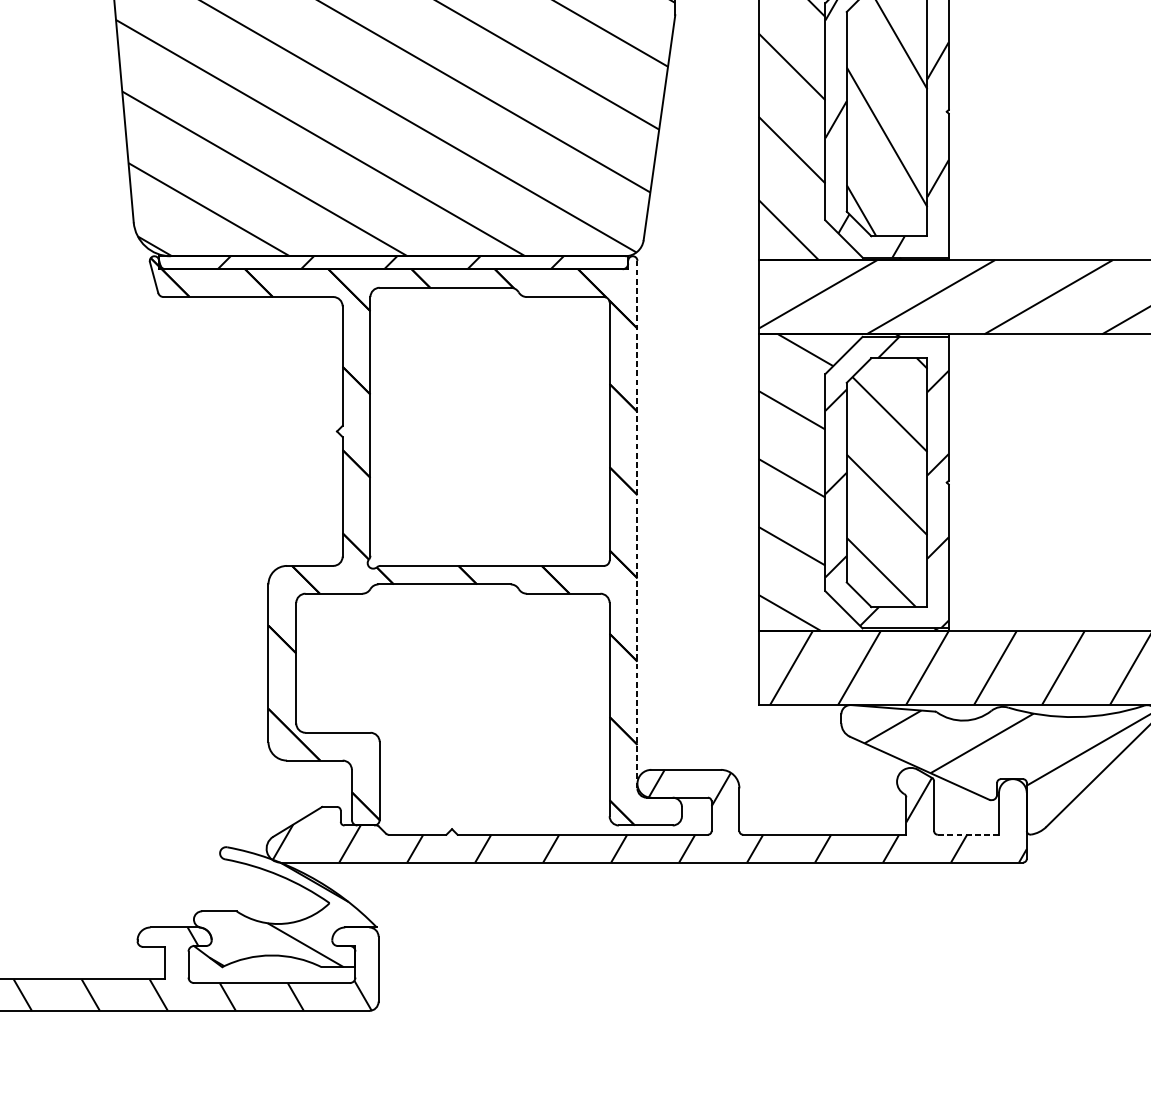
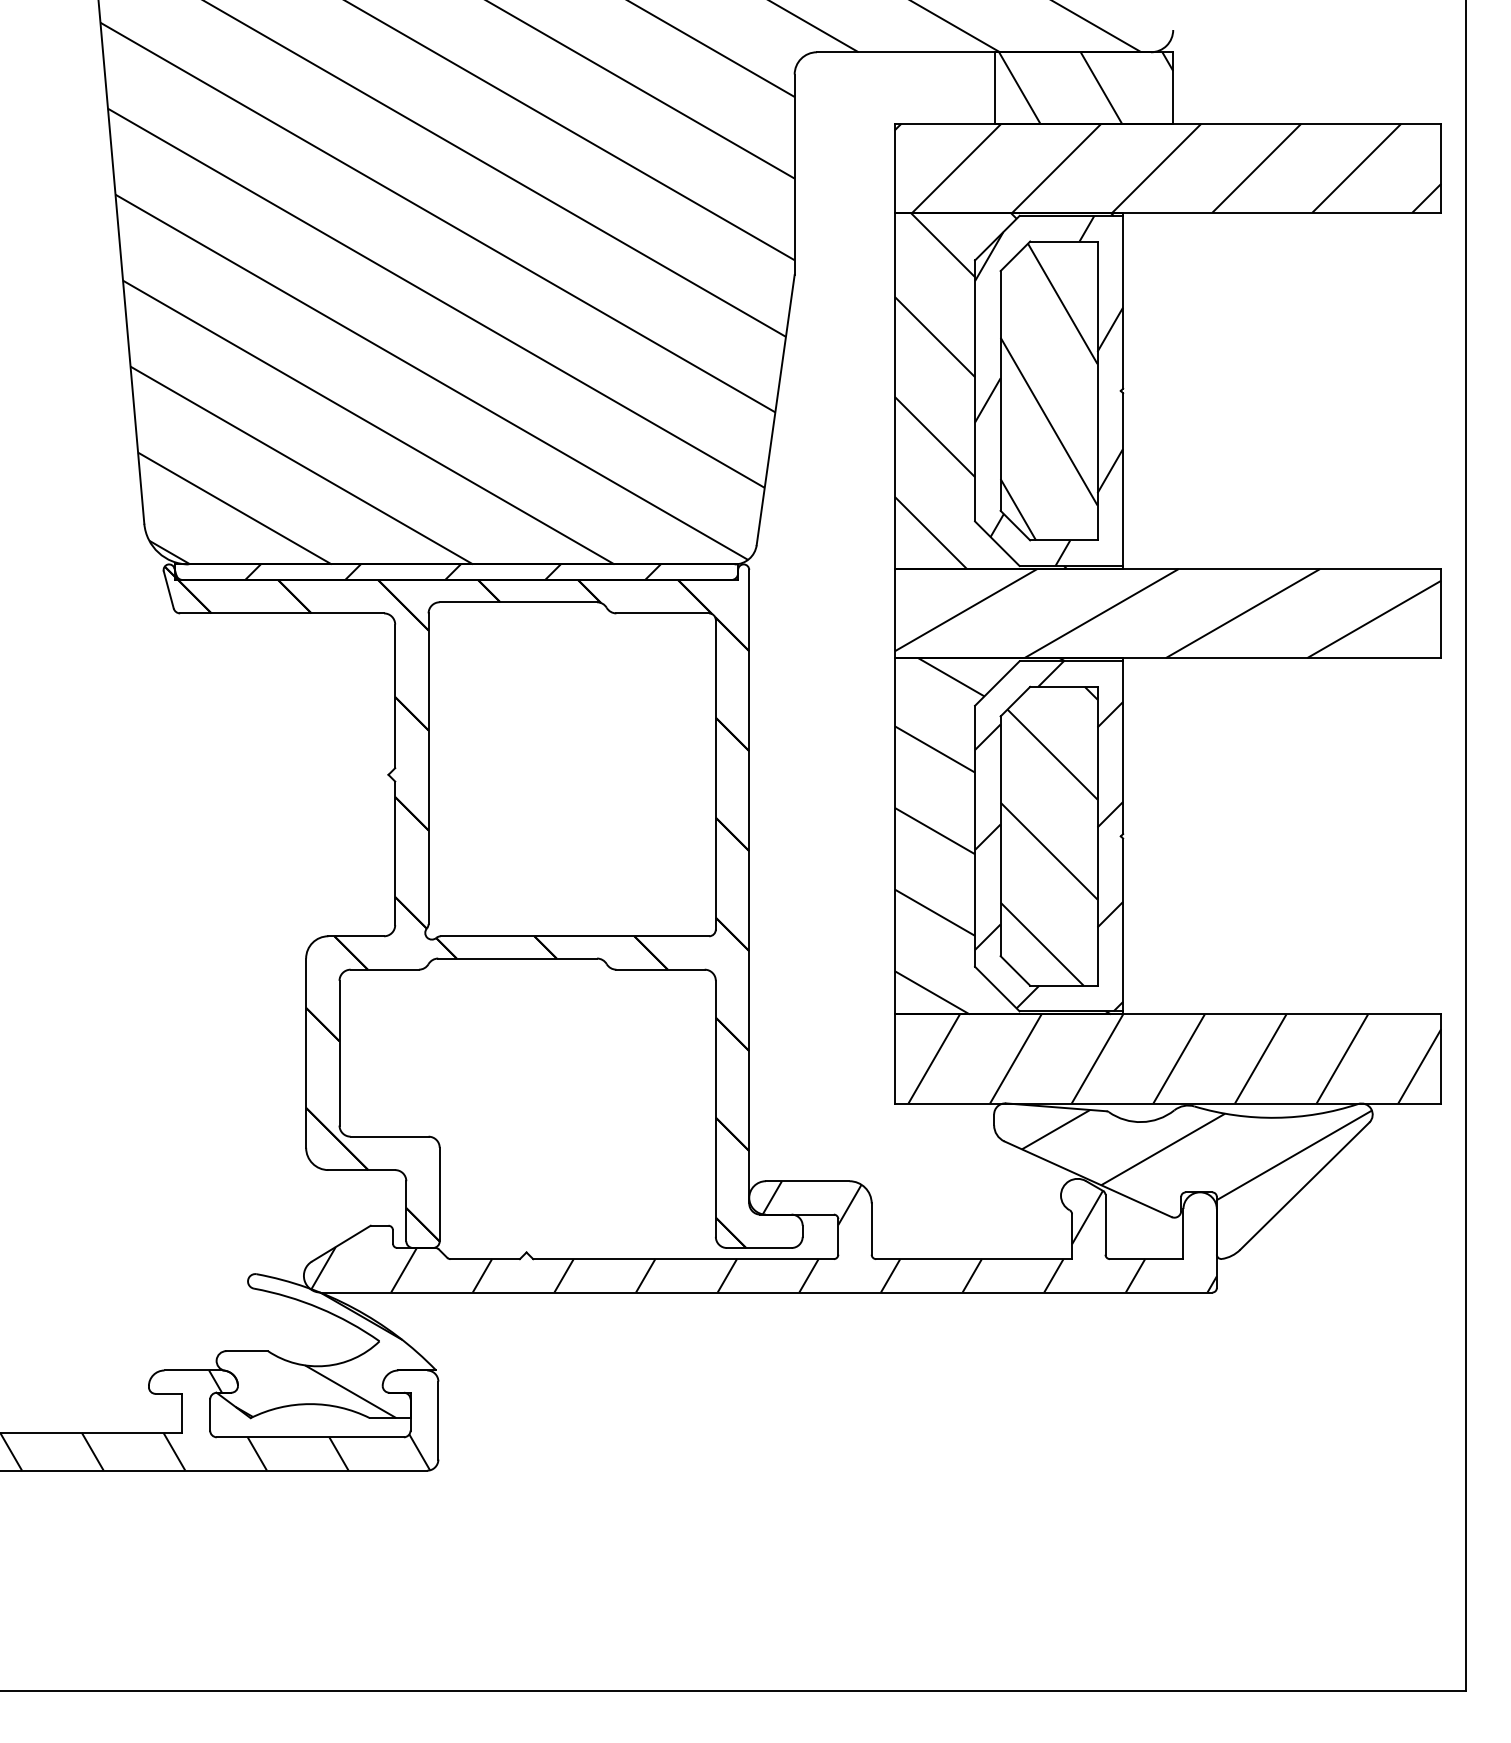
line: (637, 524) -> (749, 886), dashed -> solid
line: (968, 835) -> (1146, 1259), dashed -> solid

